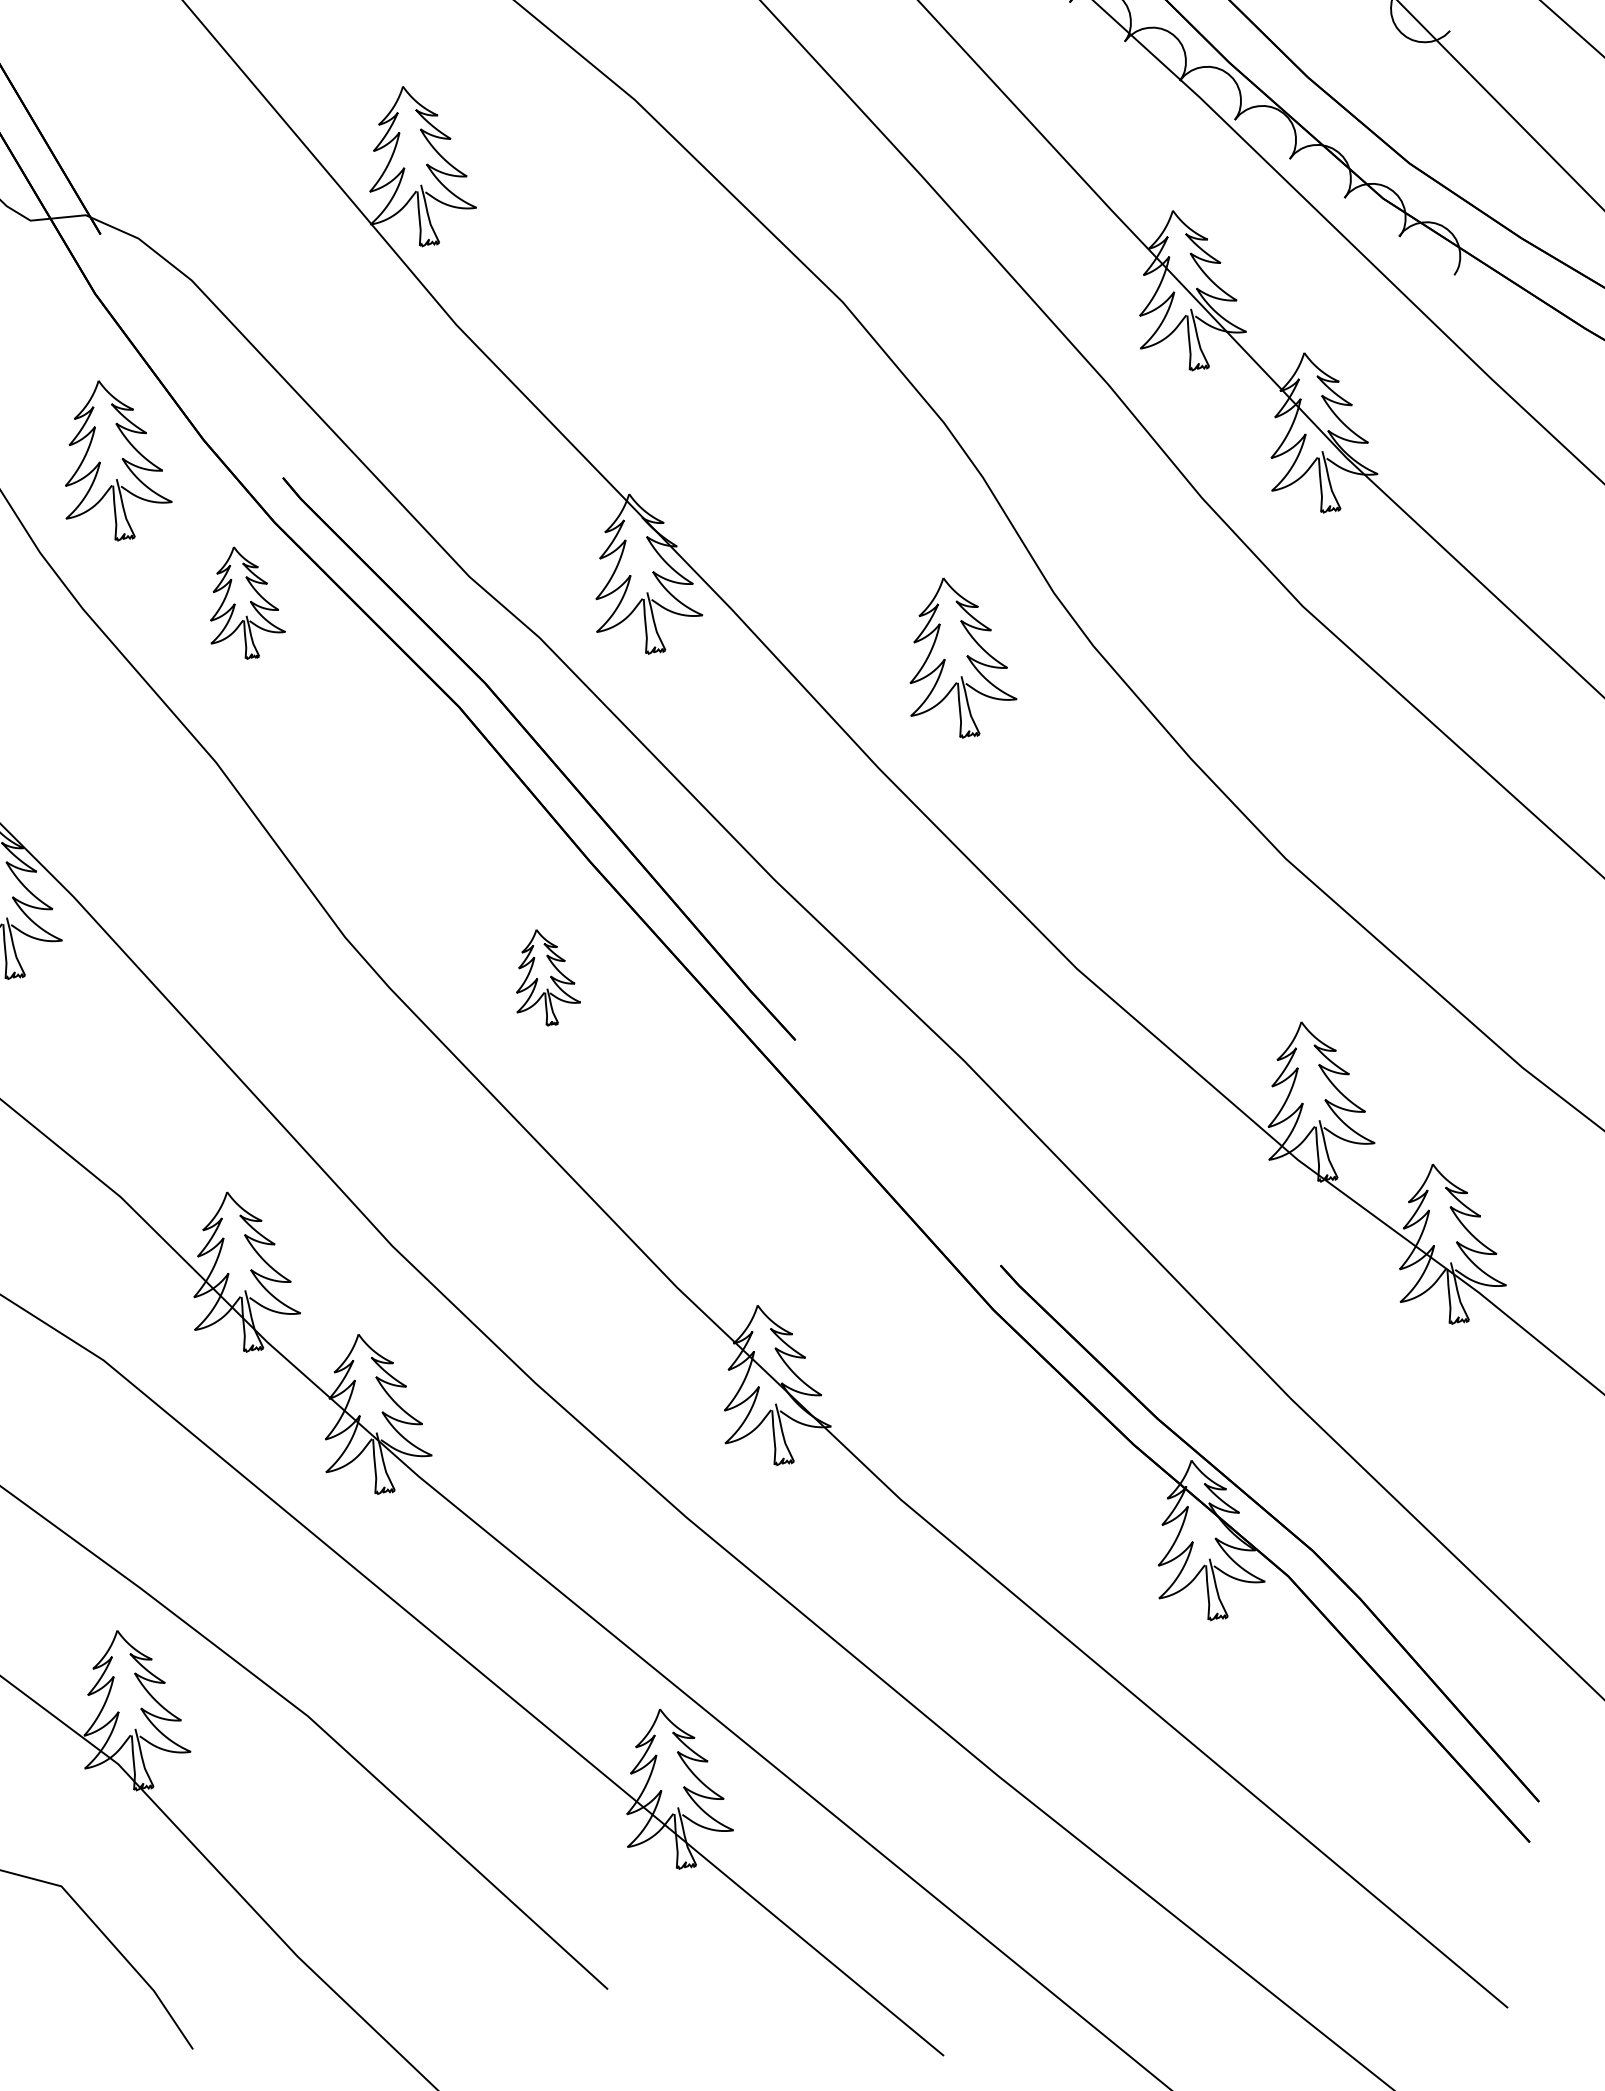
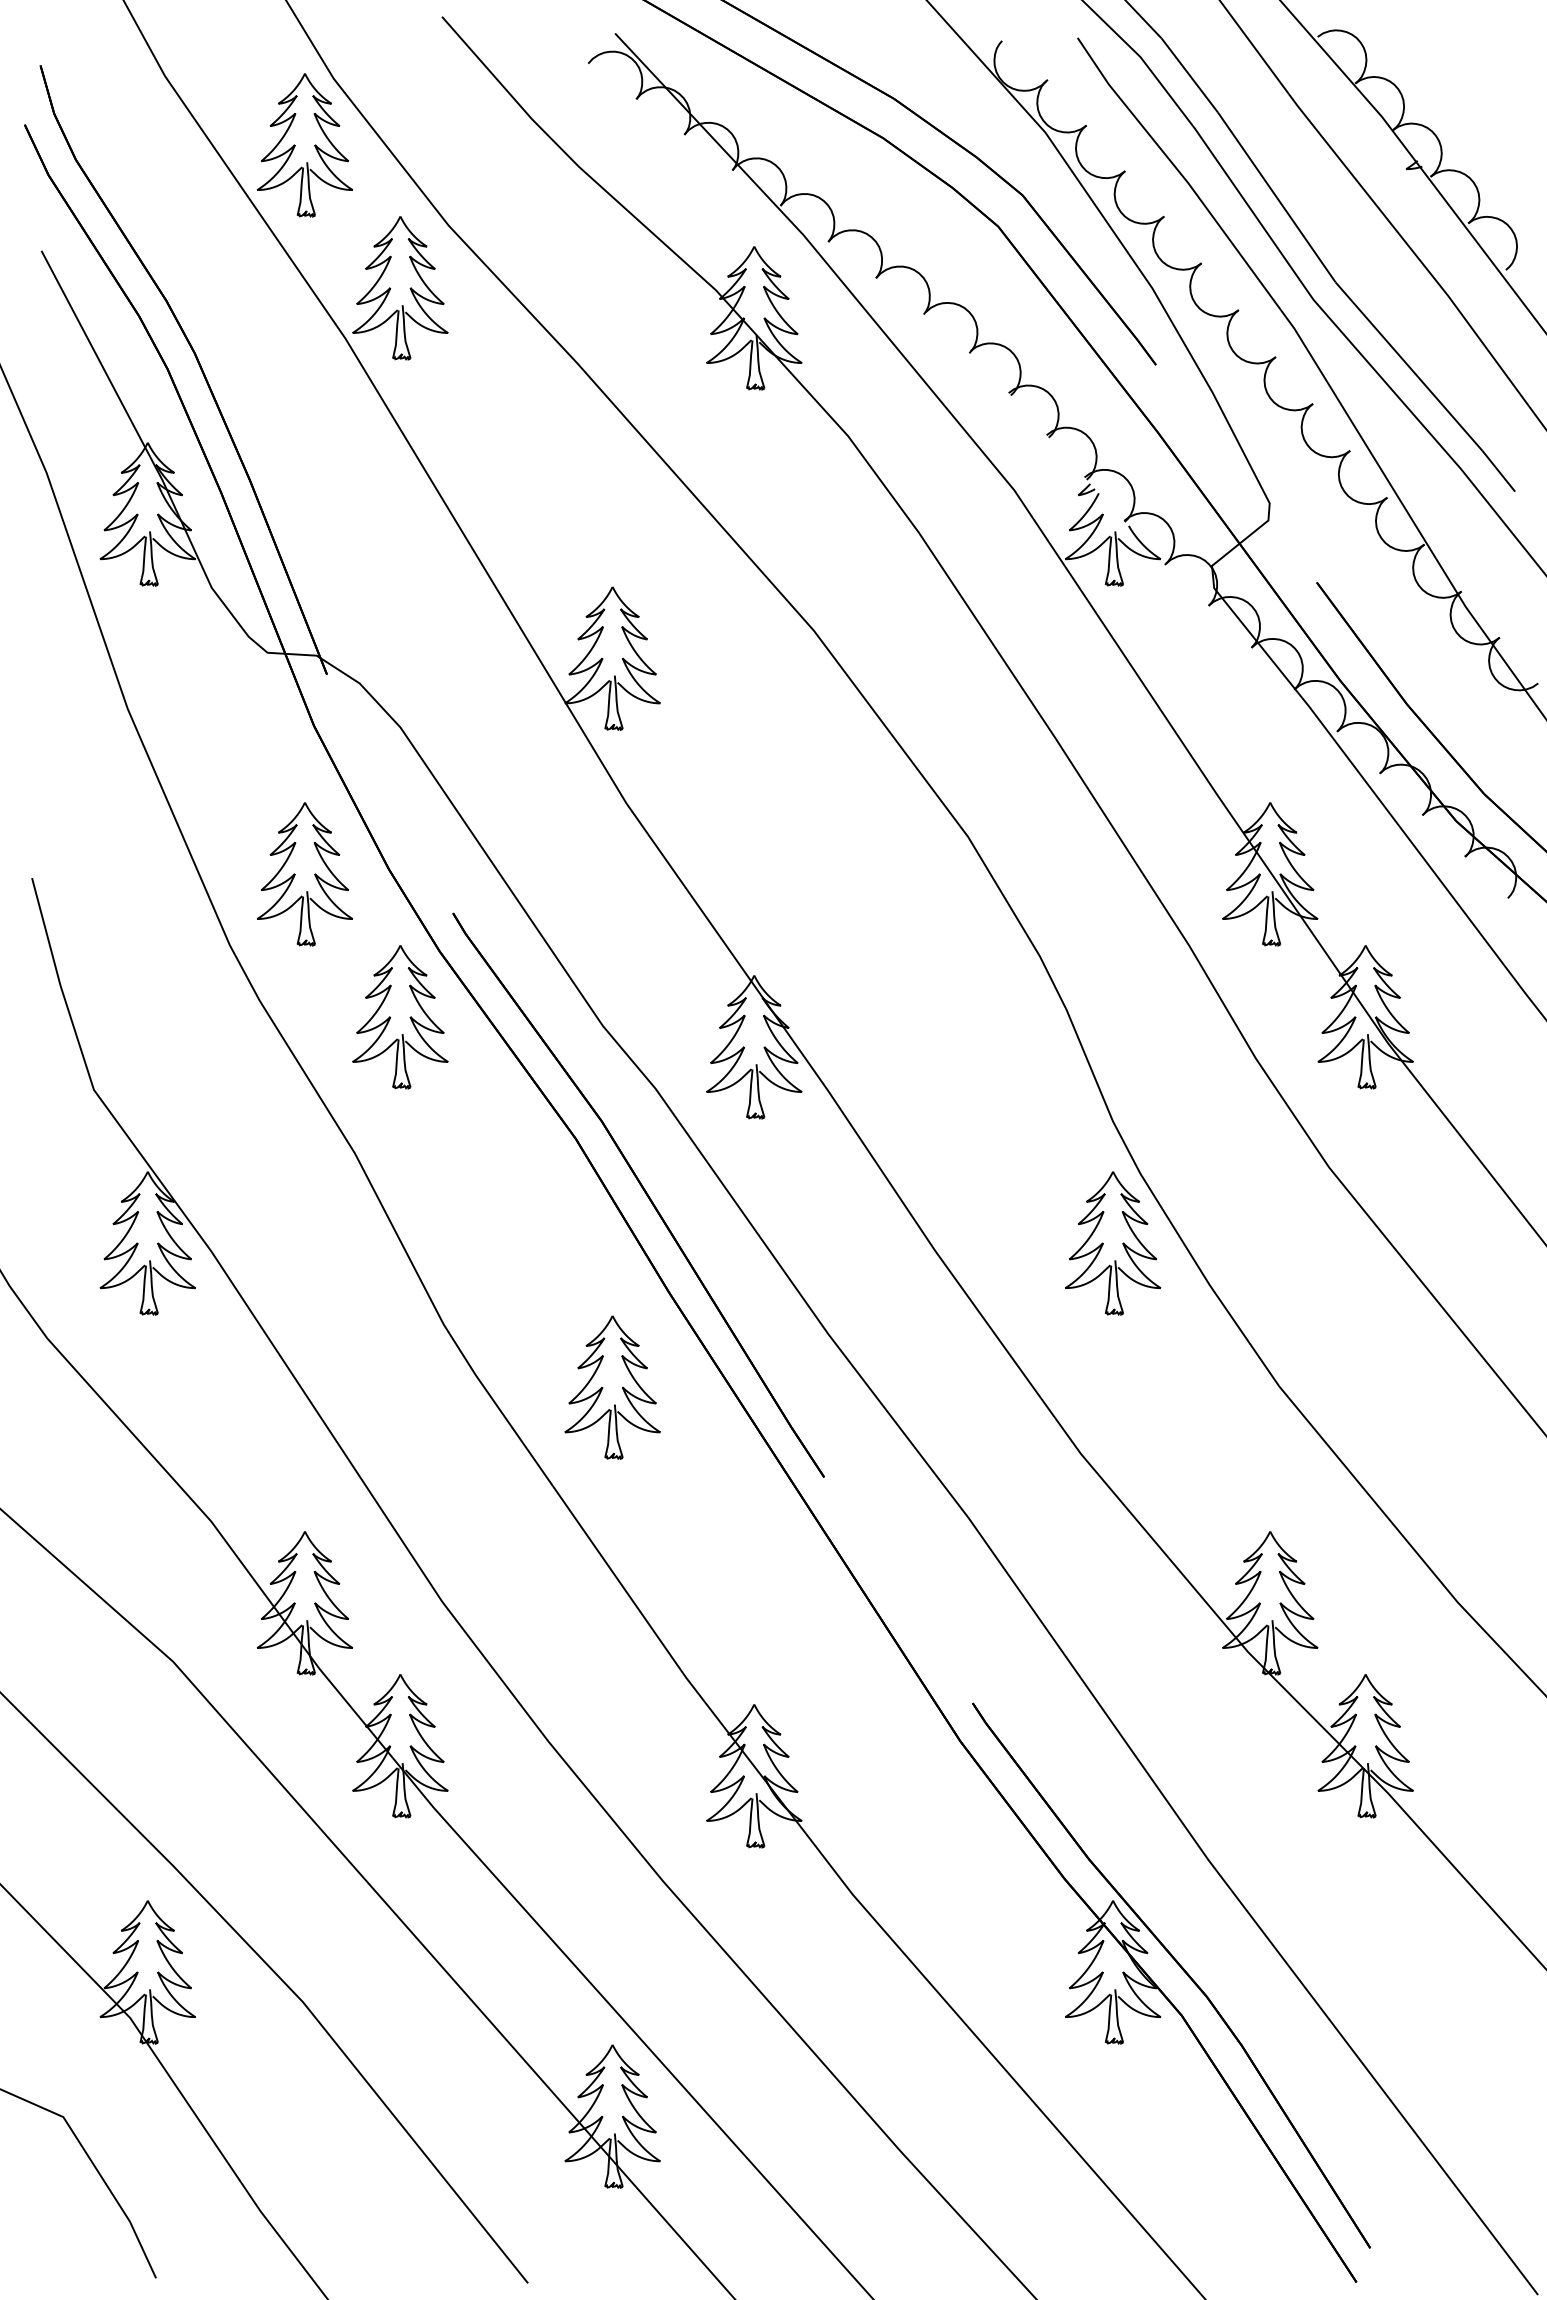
part: (242, 603) -> (400, 1017), size x1.43
part: (956, 657) -> (1113, 1243), moved
part: (543, 977) -> (612, 1387), size x1.67

